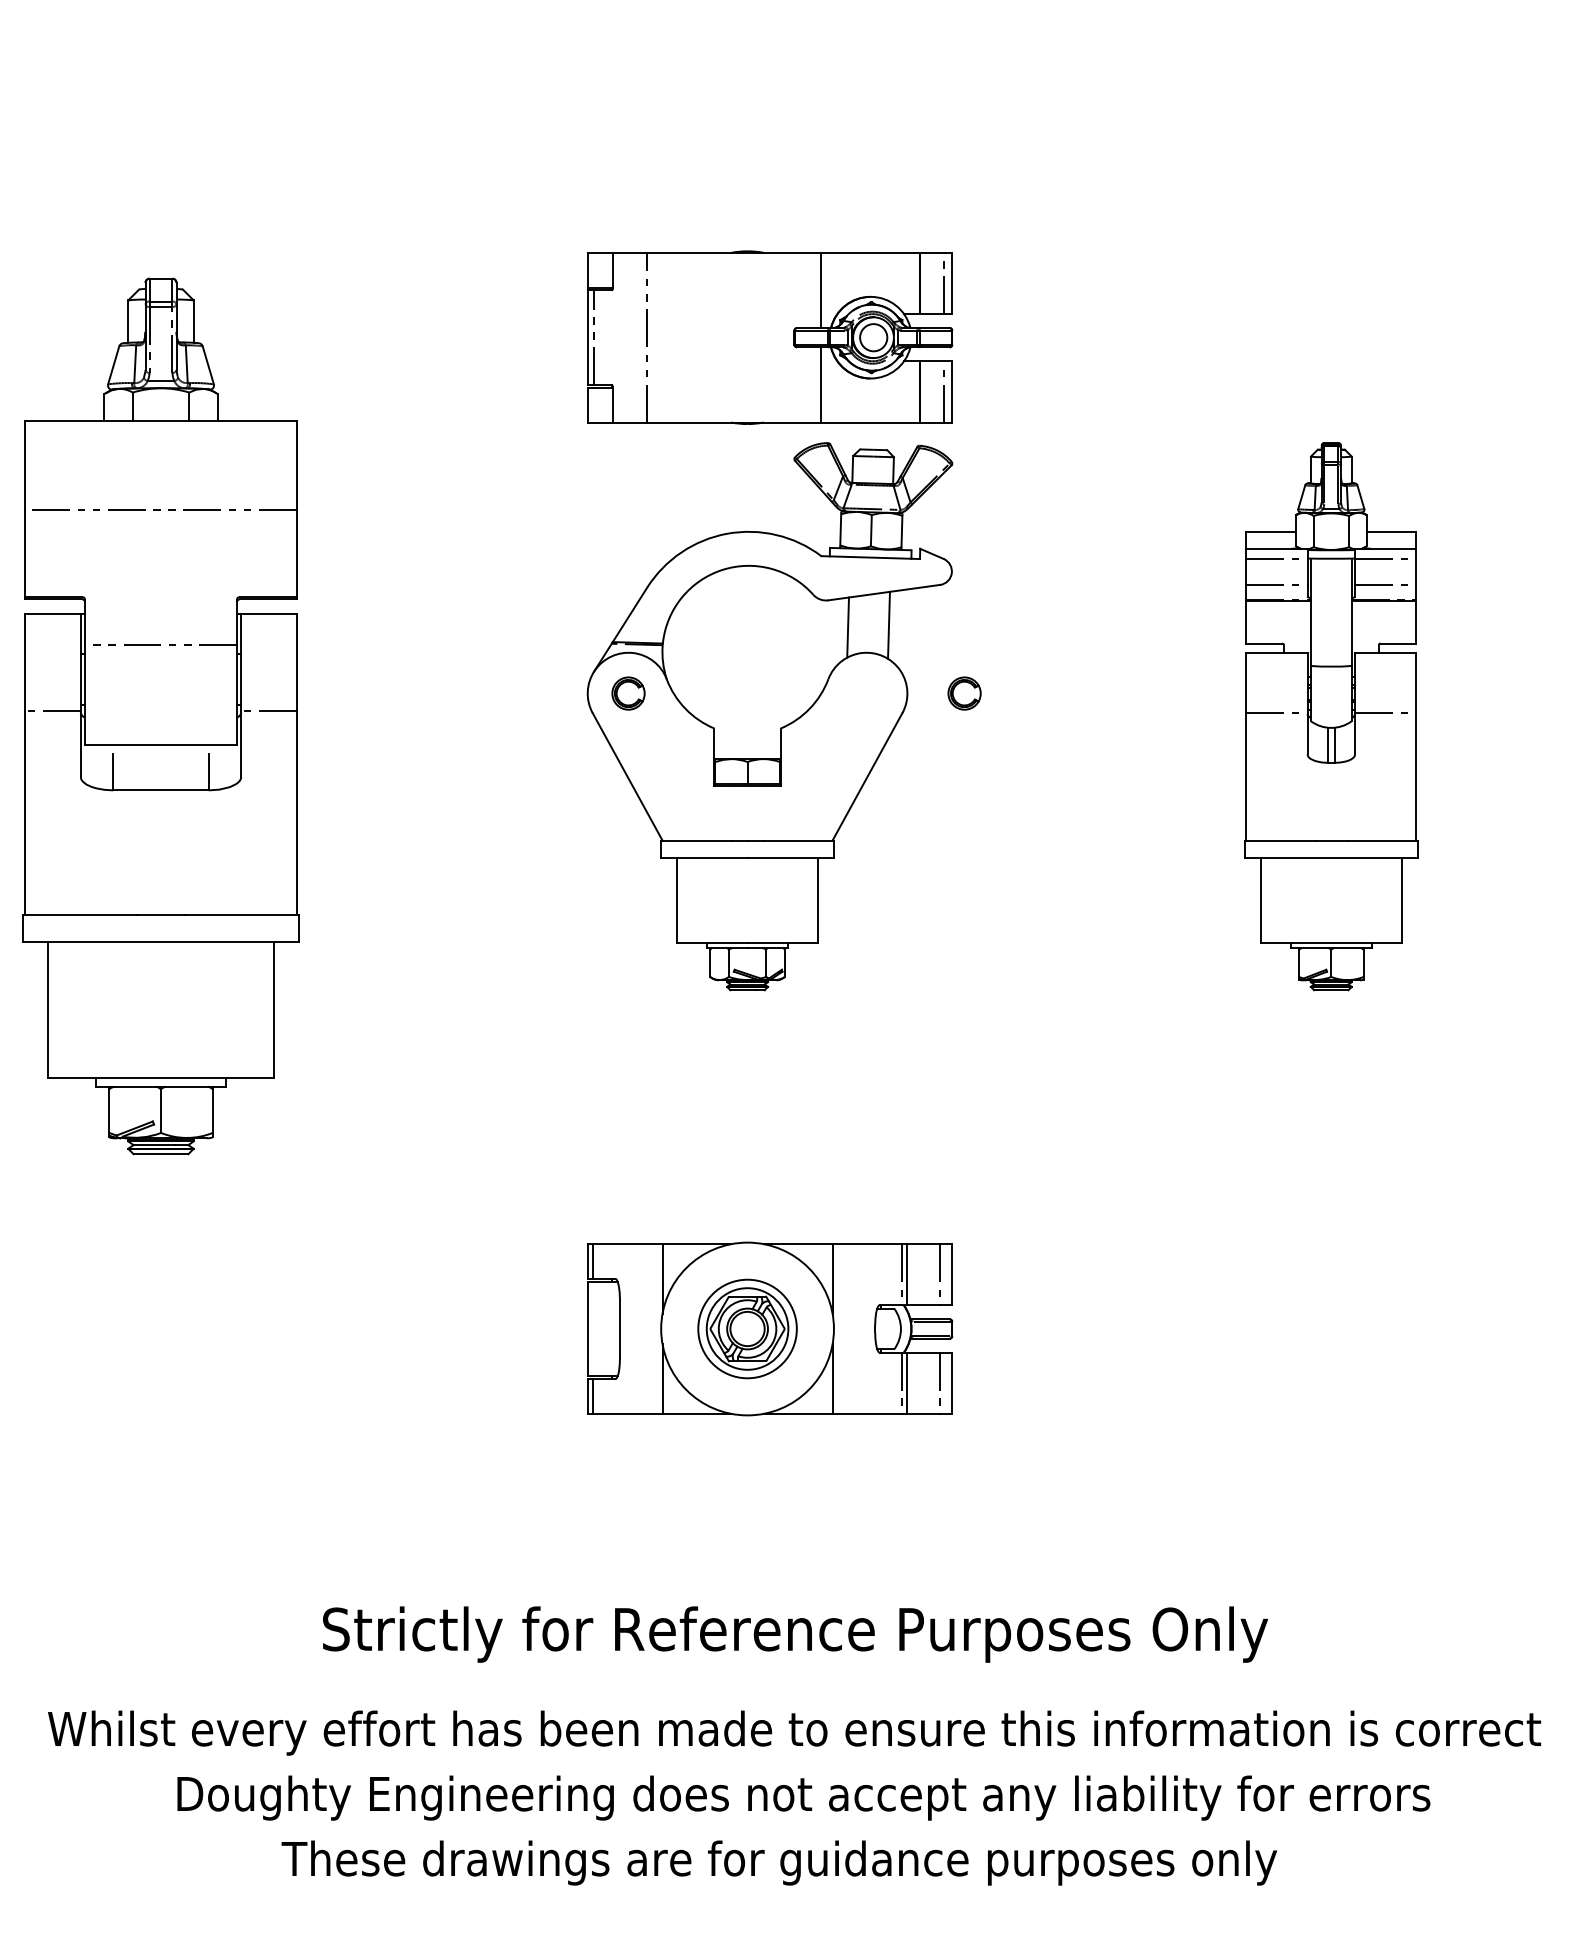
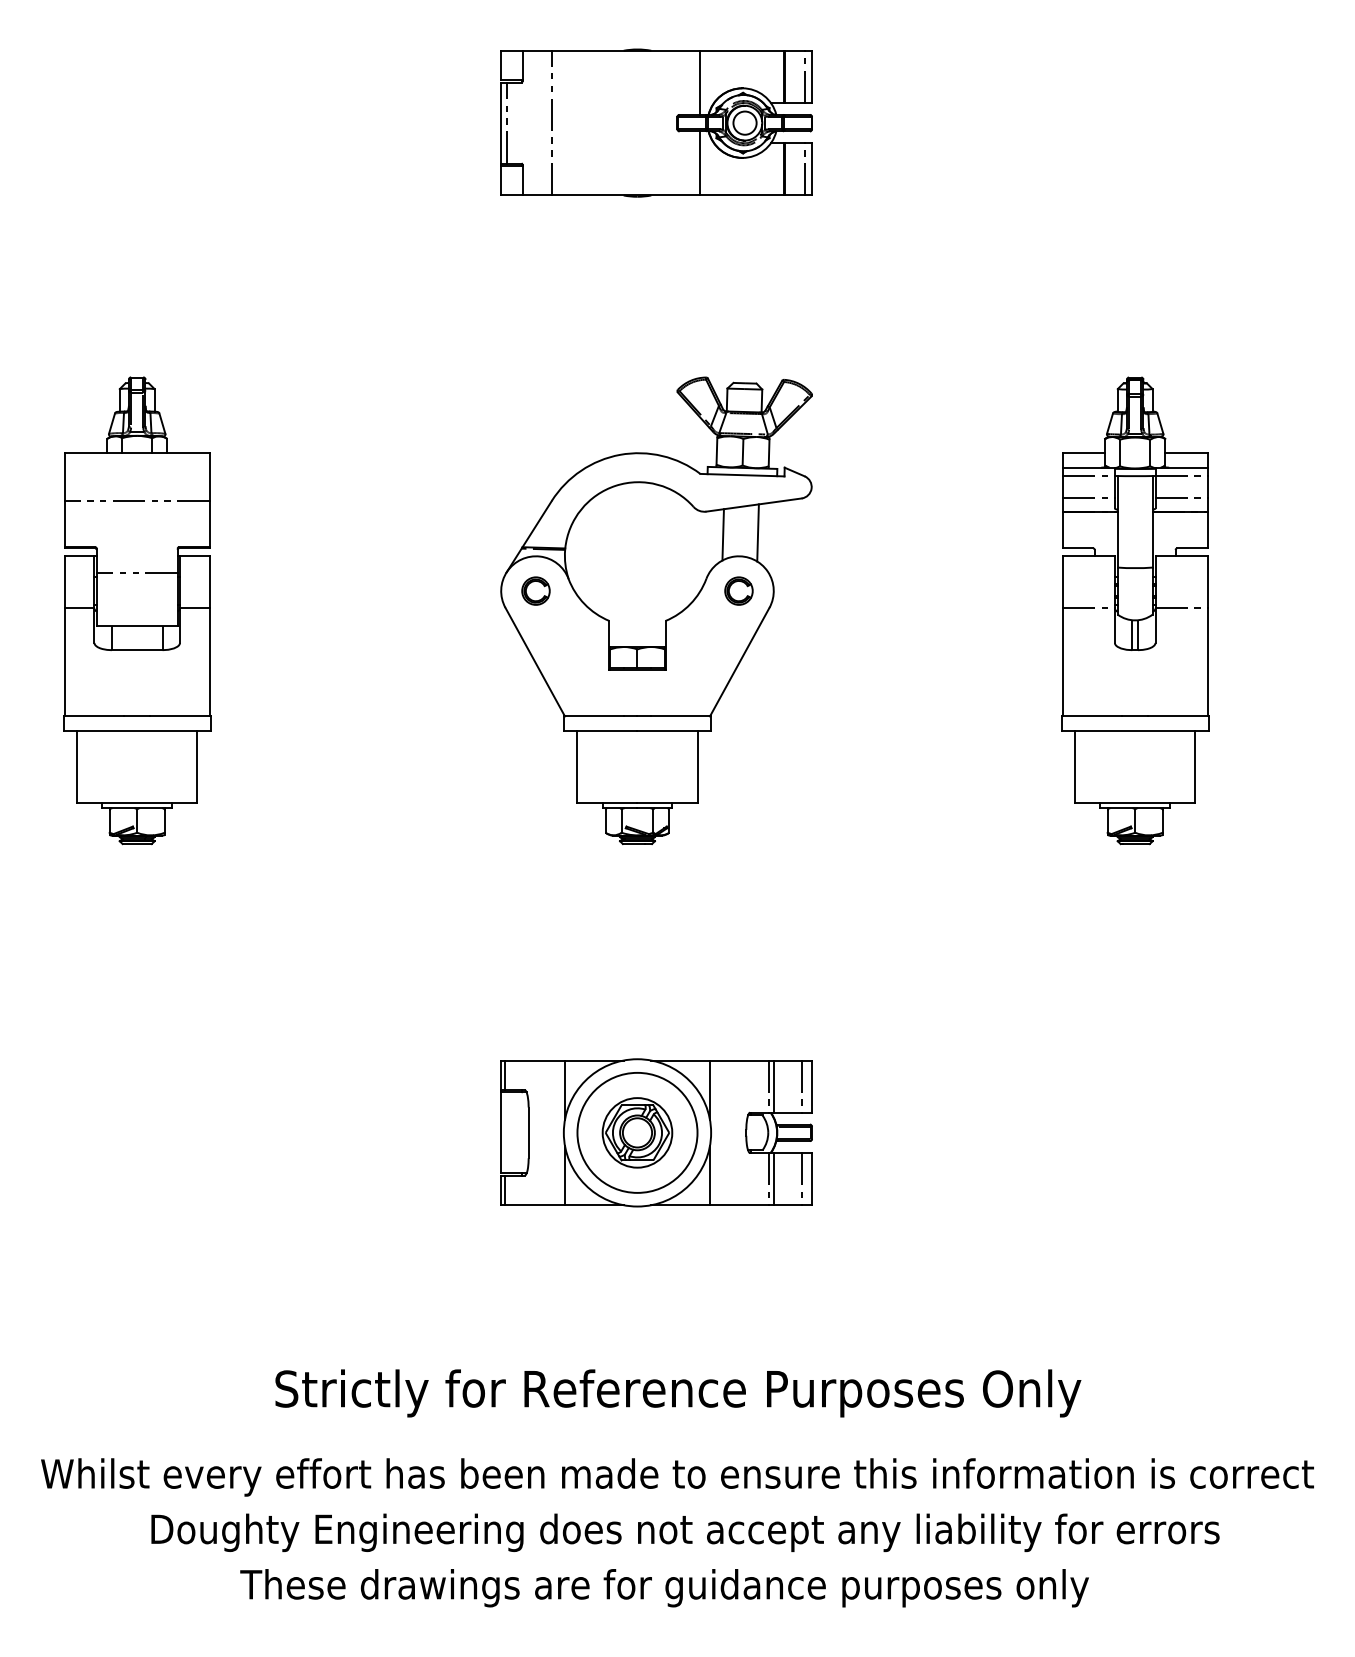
part: (770, 337) -> (657, 122), moved
part: (964, 693) -> (738, 591), moved
part: (160, 716) -> (136, 610), size x0.62
circle: (747, 1328) -> (637, 1132), size x1.43

